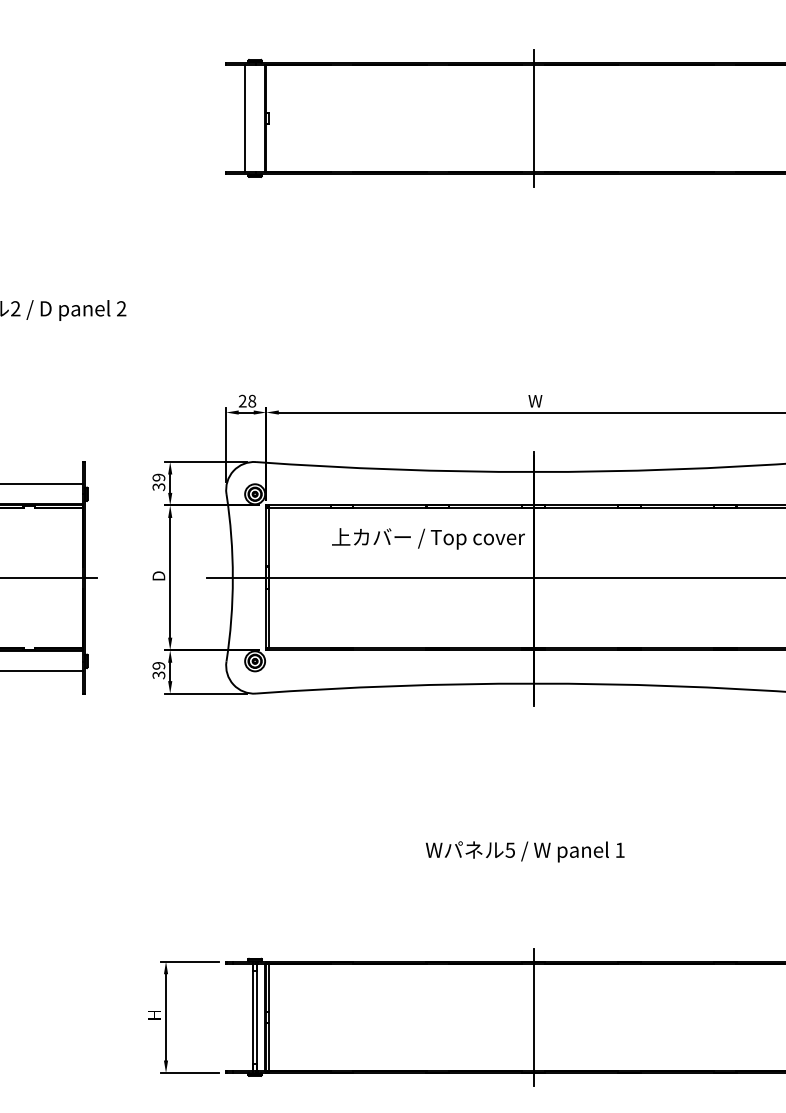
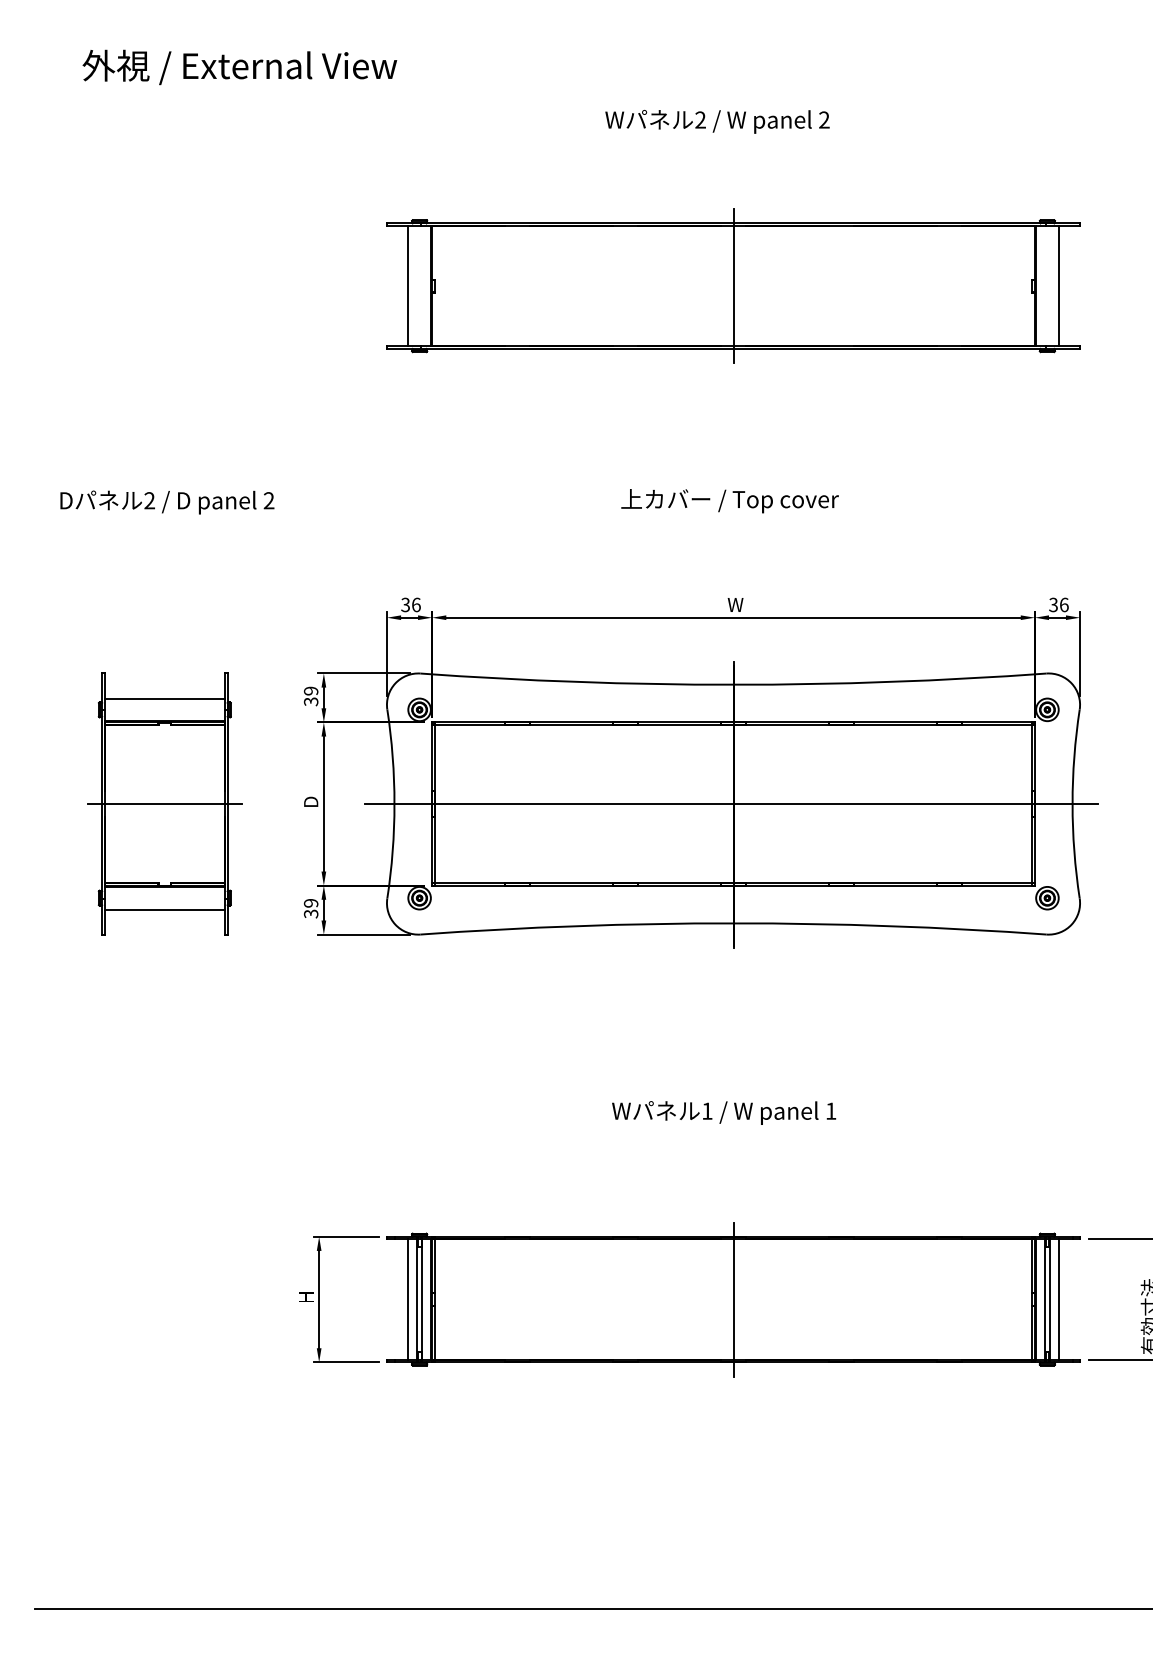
text: (247, 400) -> (410, 604), 28 -> 36
text: (427, 539) -> (729, 501), moved
text: (509, 849) -> (706, 1110), 5 -> 1
line: (245, 1017) -> (408, 1299), added

